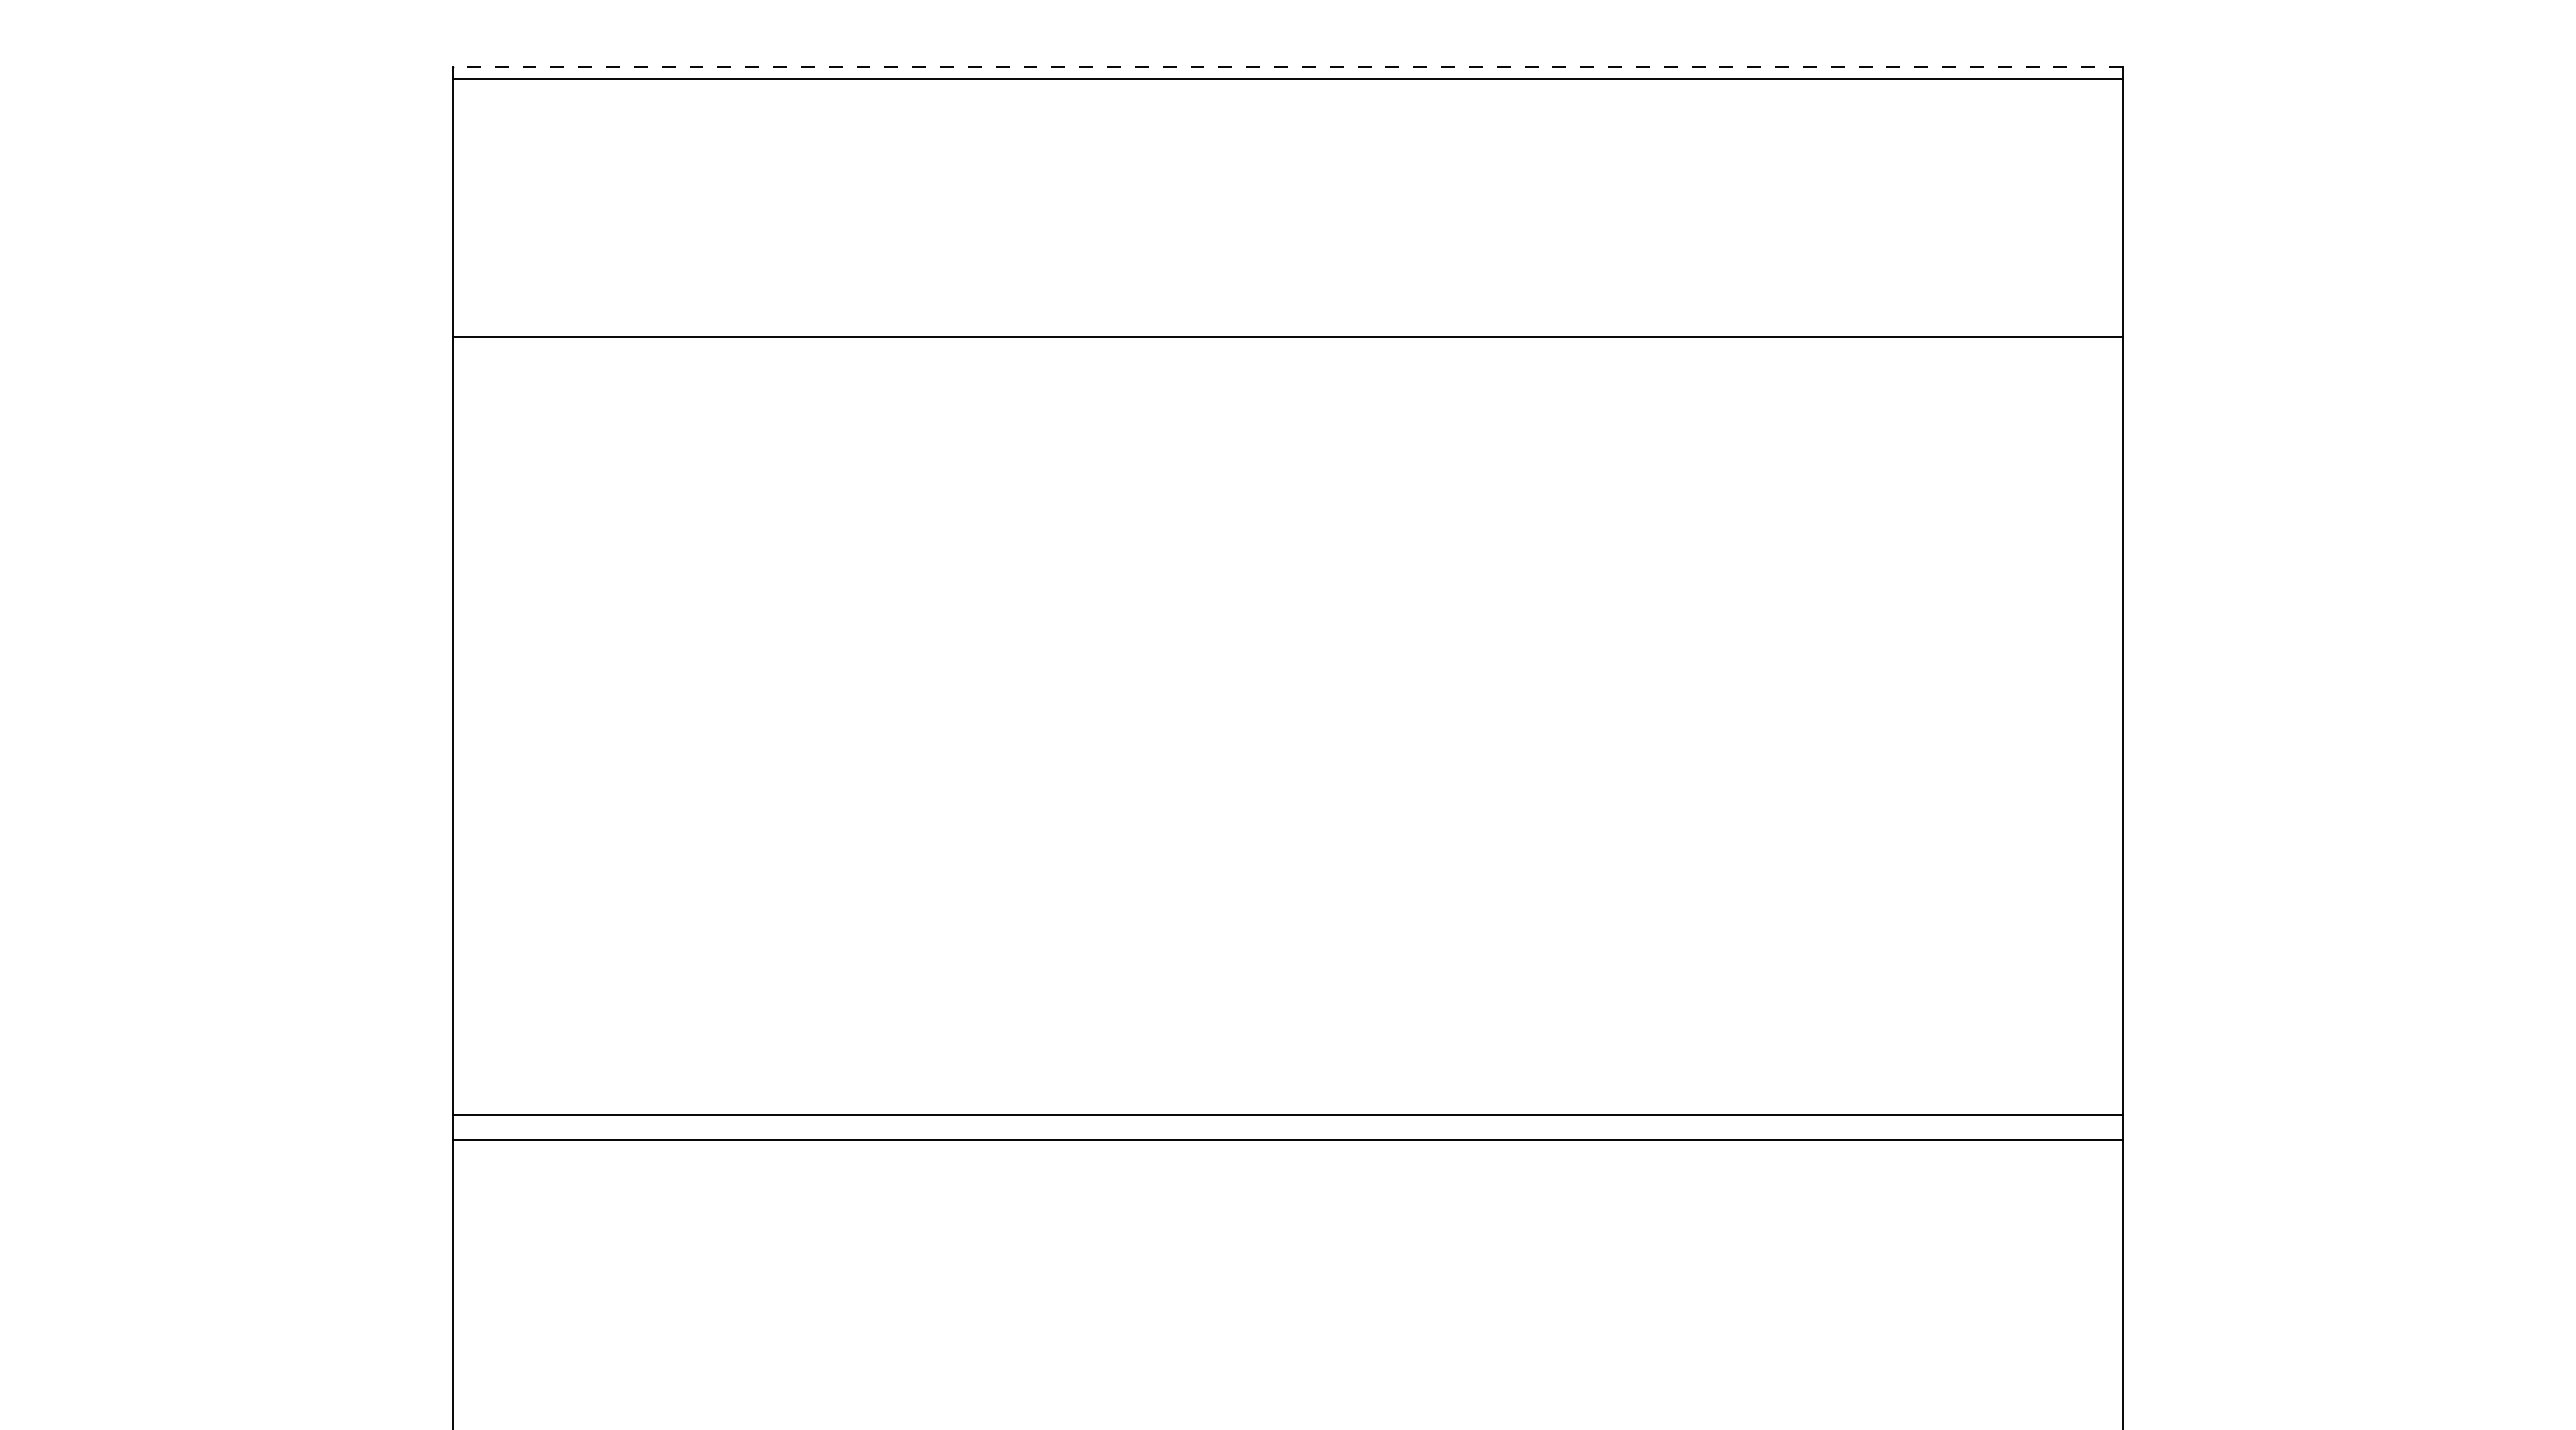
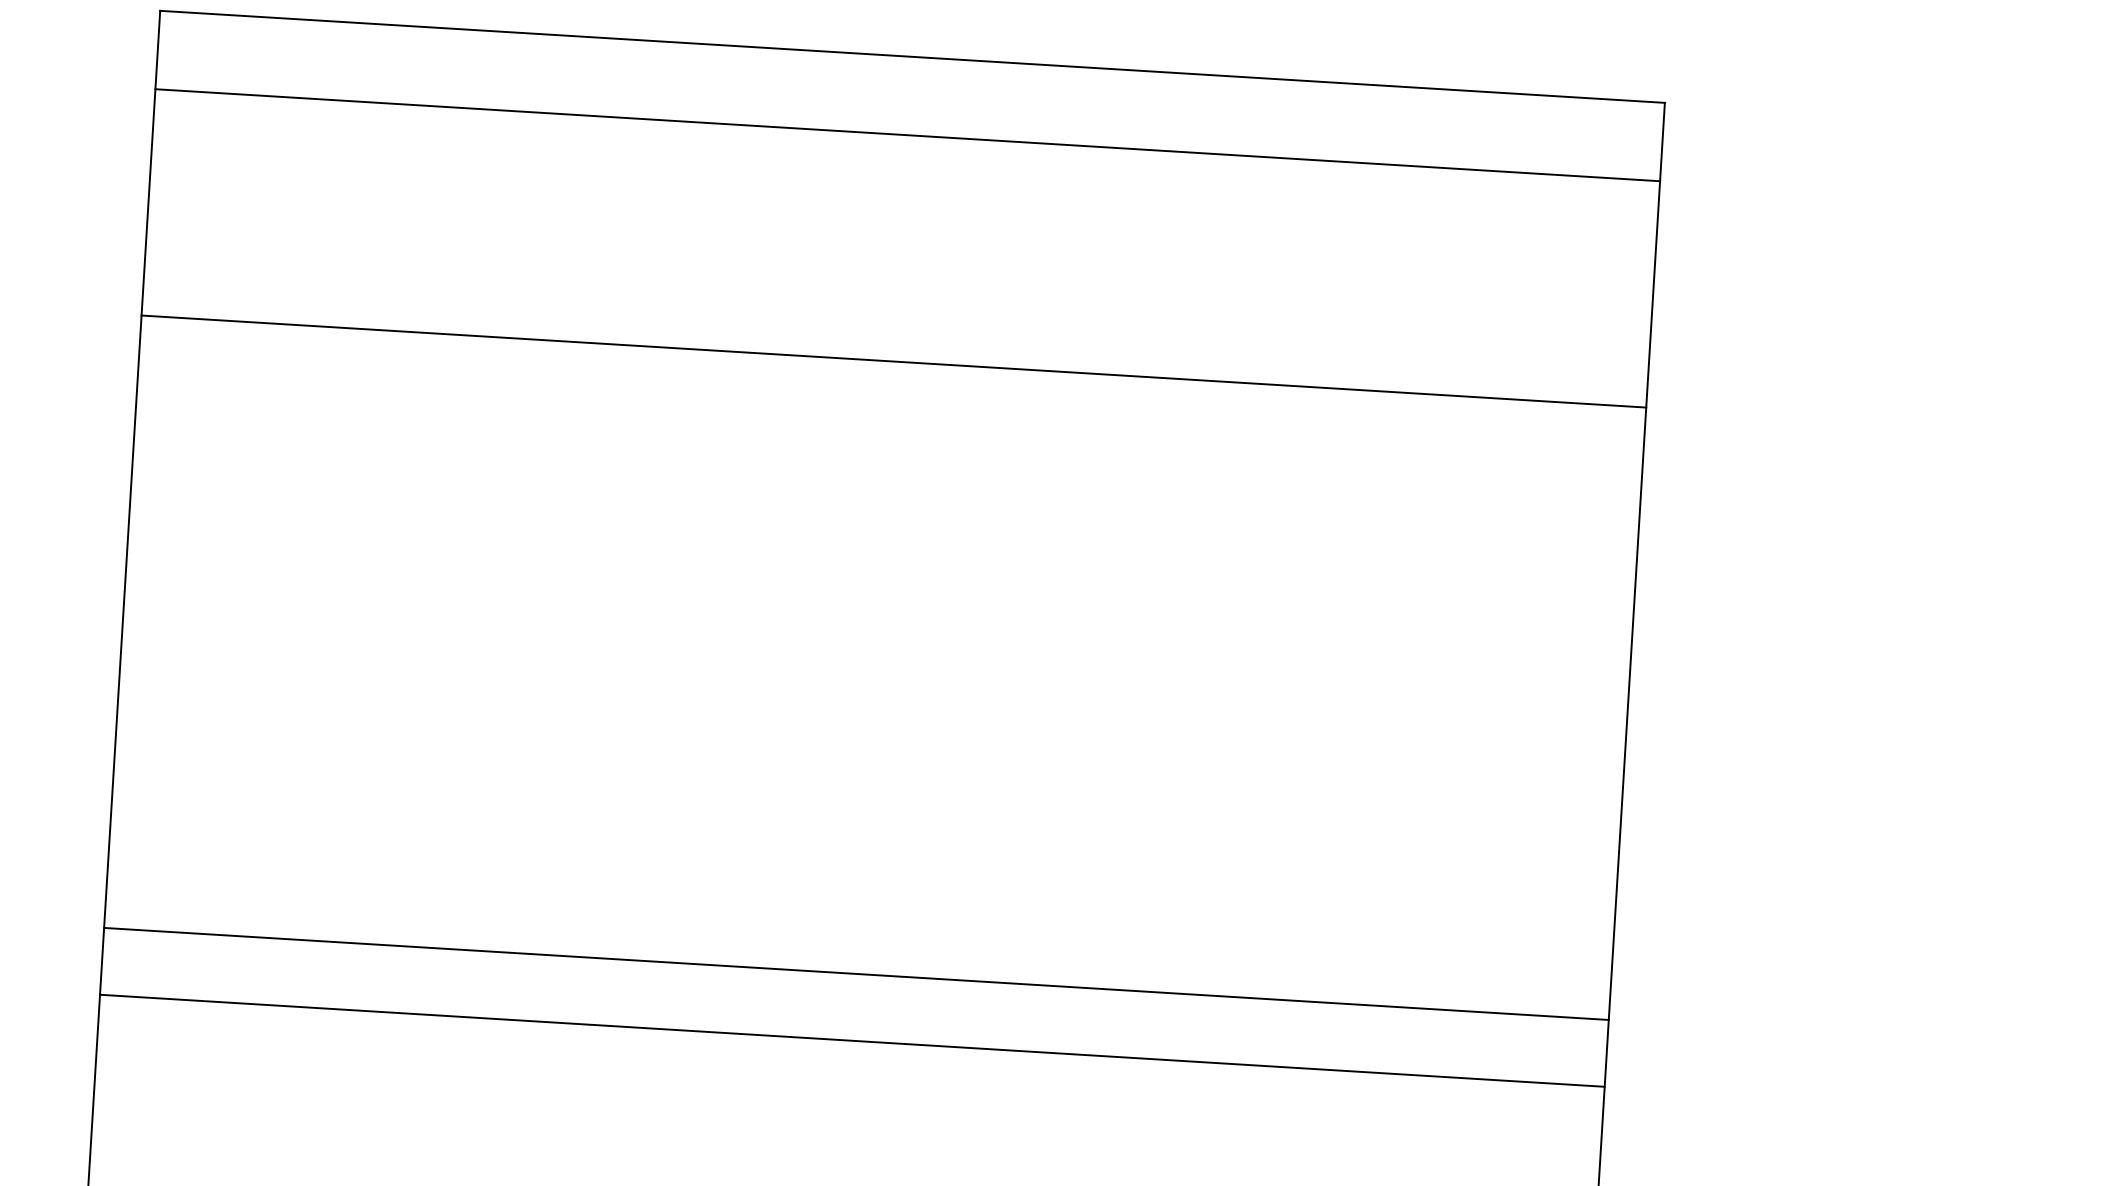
line: (1287, 67) -> (912, 57), dashed -> solid
line: (1287, 79) -> (907, 135), moved
line: (1287, 337) -> (893, 361), moved
line: (1287, 1115) -> (851, 1040), moved
line: (1287, 1140) -> (855, 974), moved

